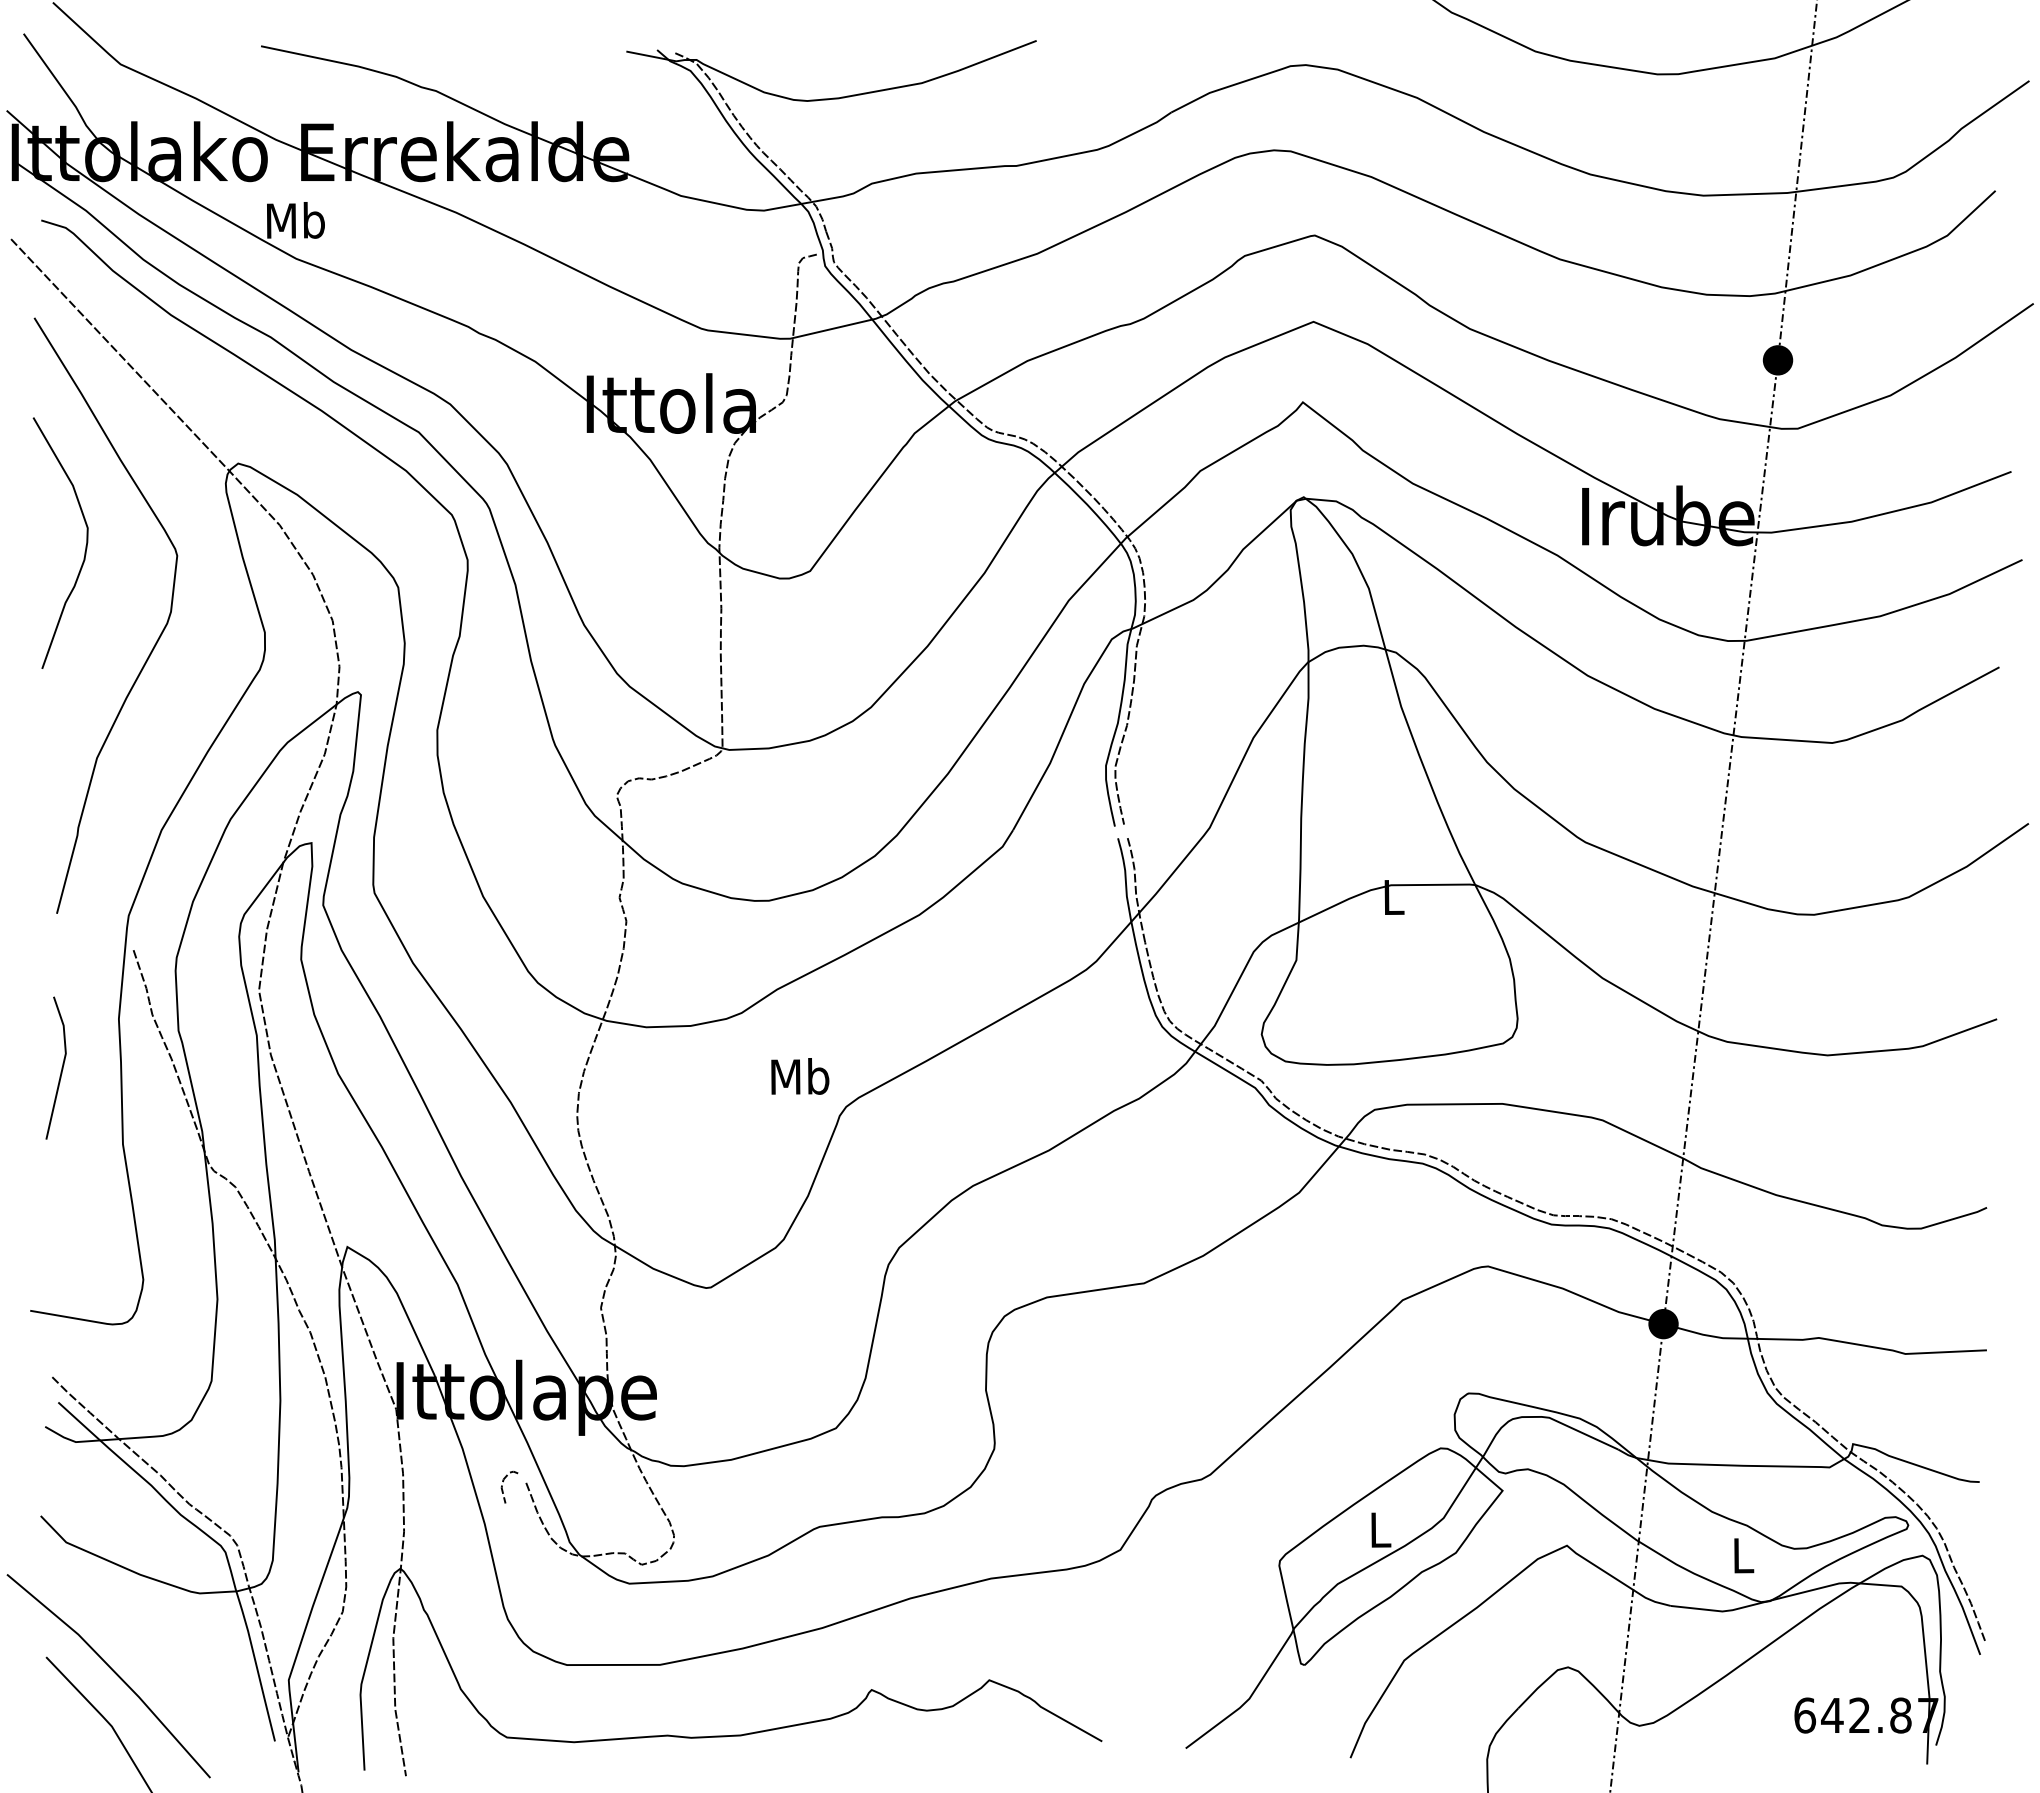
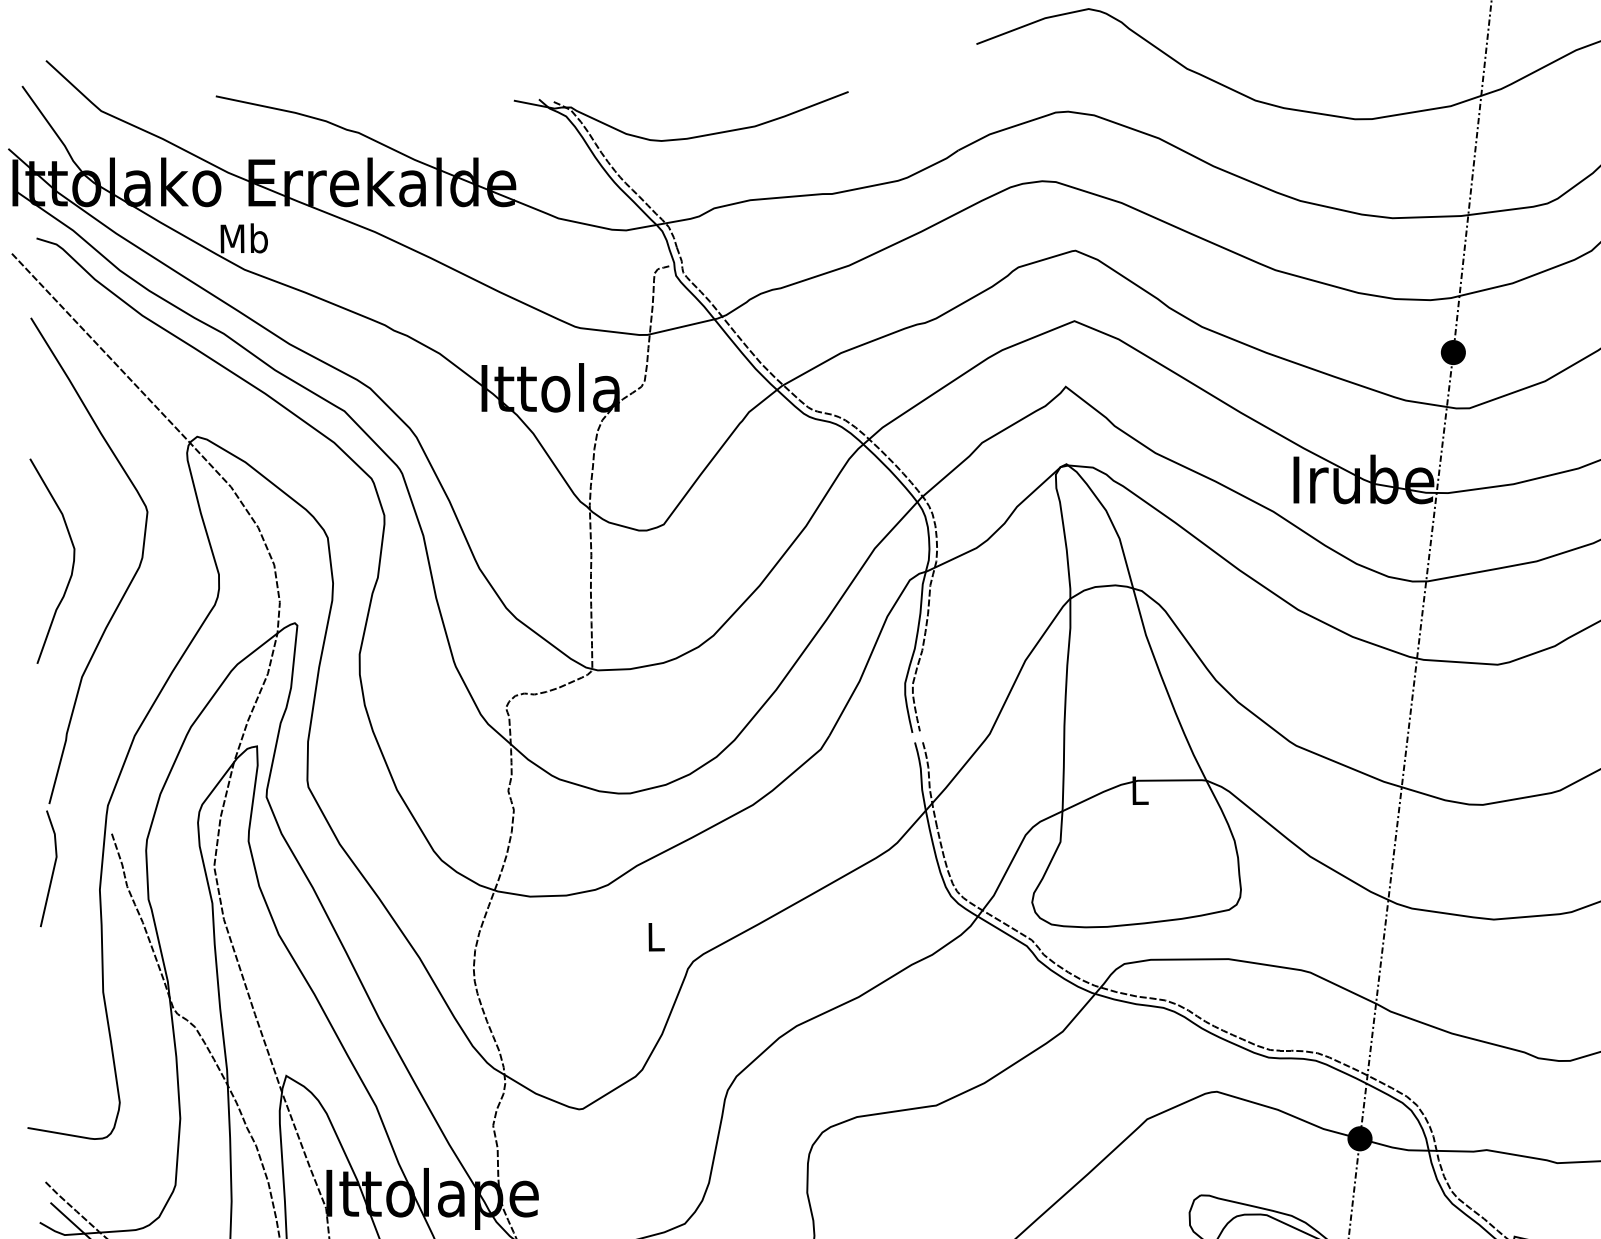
curve: (85, 545) -> (72, 563), moved
line: (61, 1067) -> (53, 868), moved
text: (800, 1076) -> (655, 936), Mb -> L

